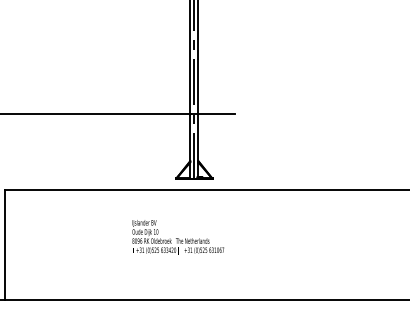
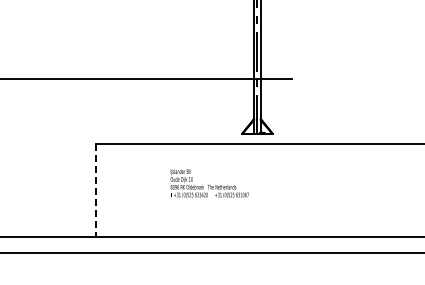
text: (178, 236) -> (209, 183), moved
line: (5, 244) -> (96, 190), solid -> dashed

